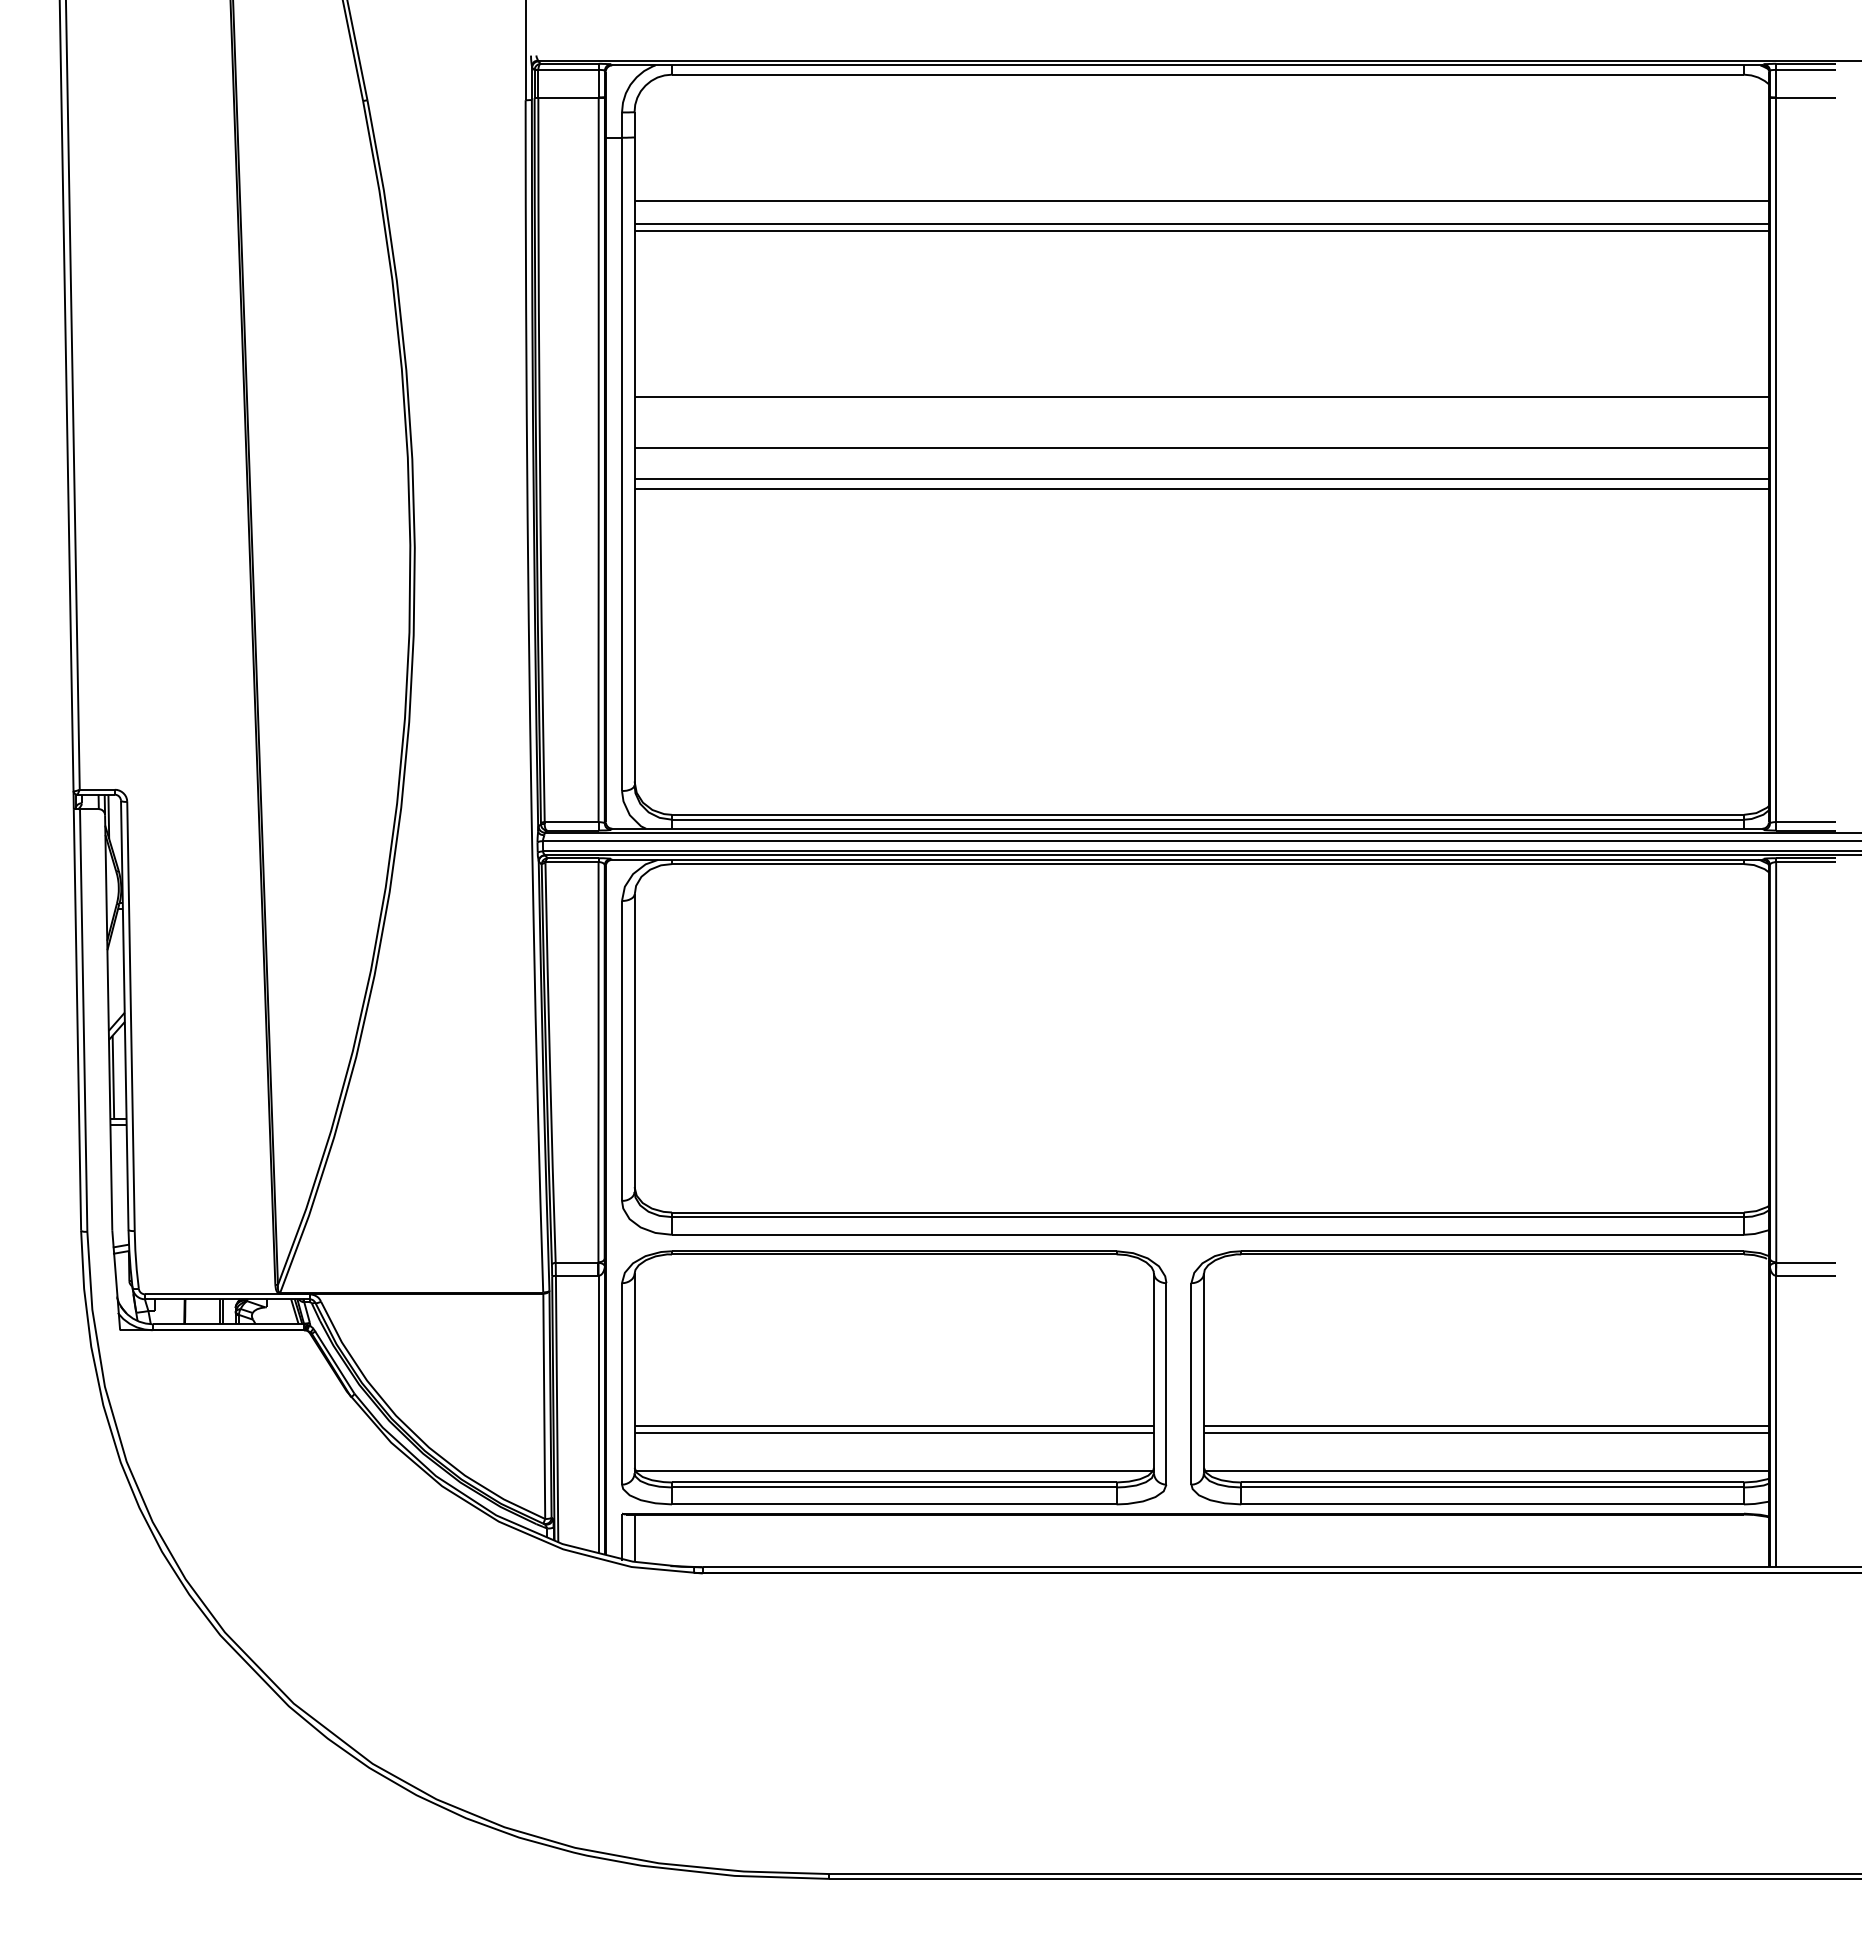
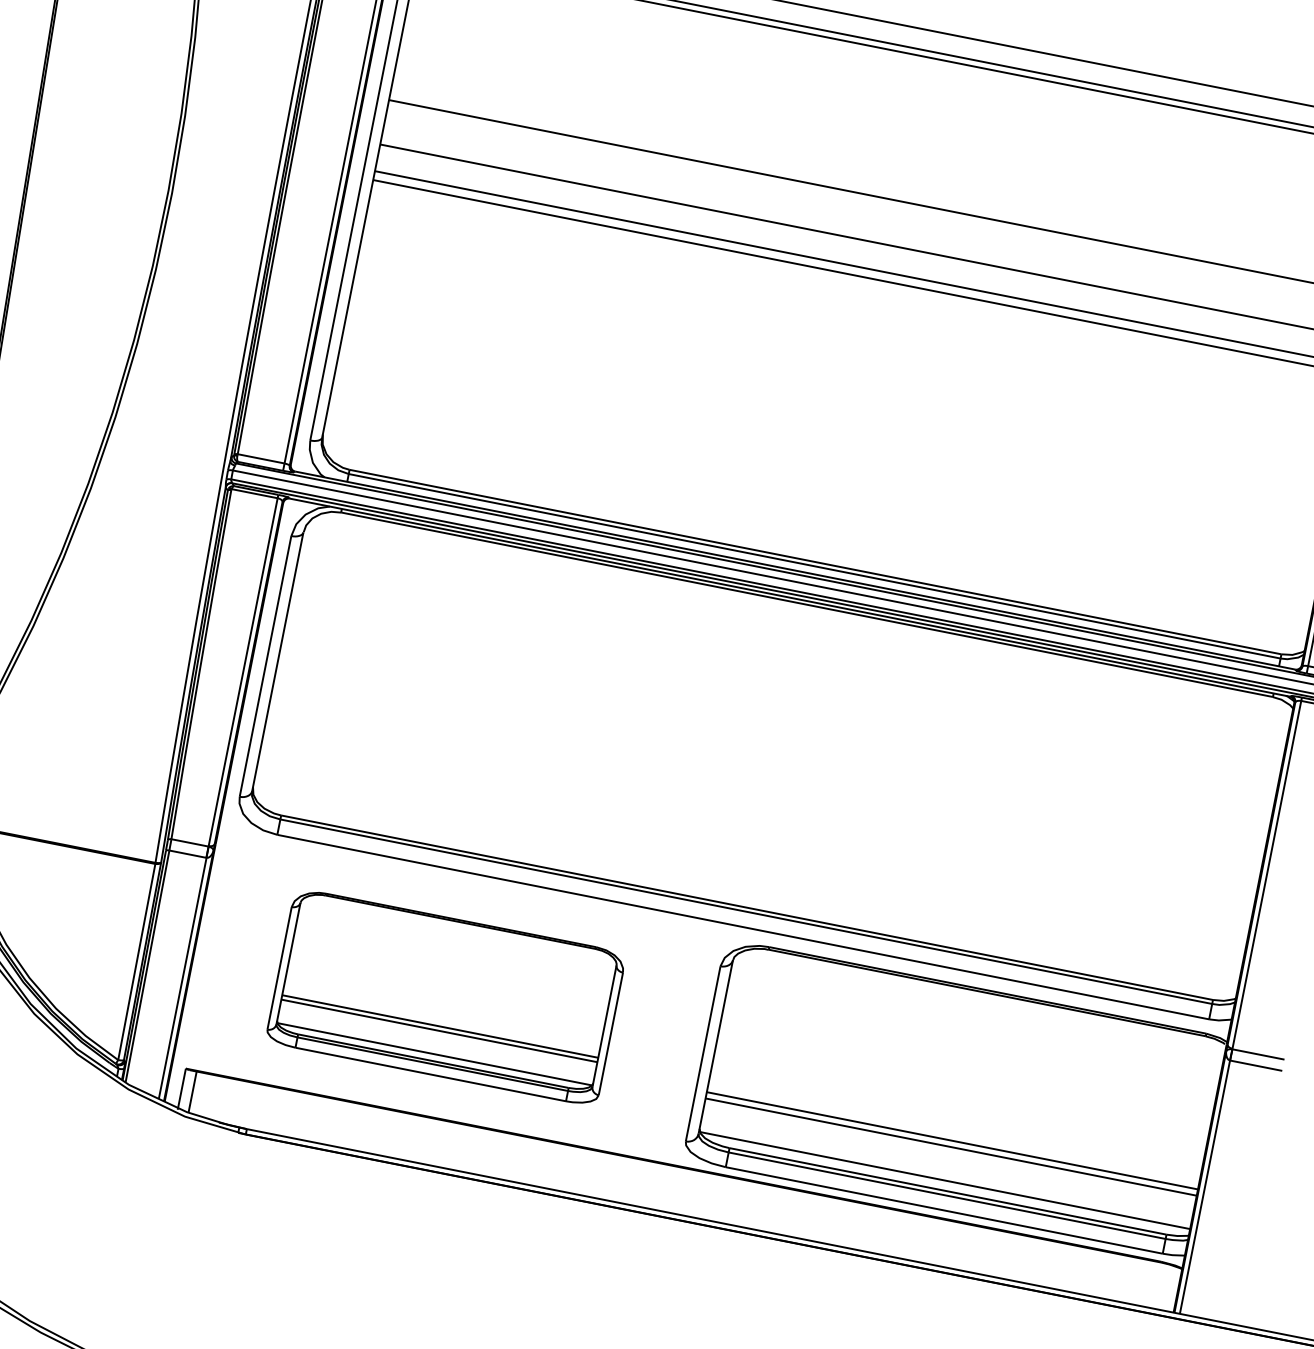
part: (894, 1377) -> (446, 997), size x0.7

